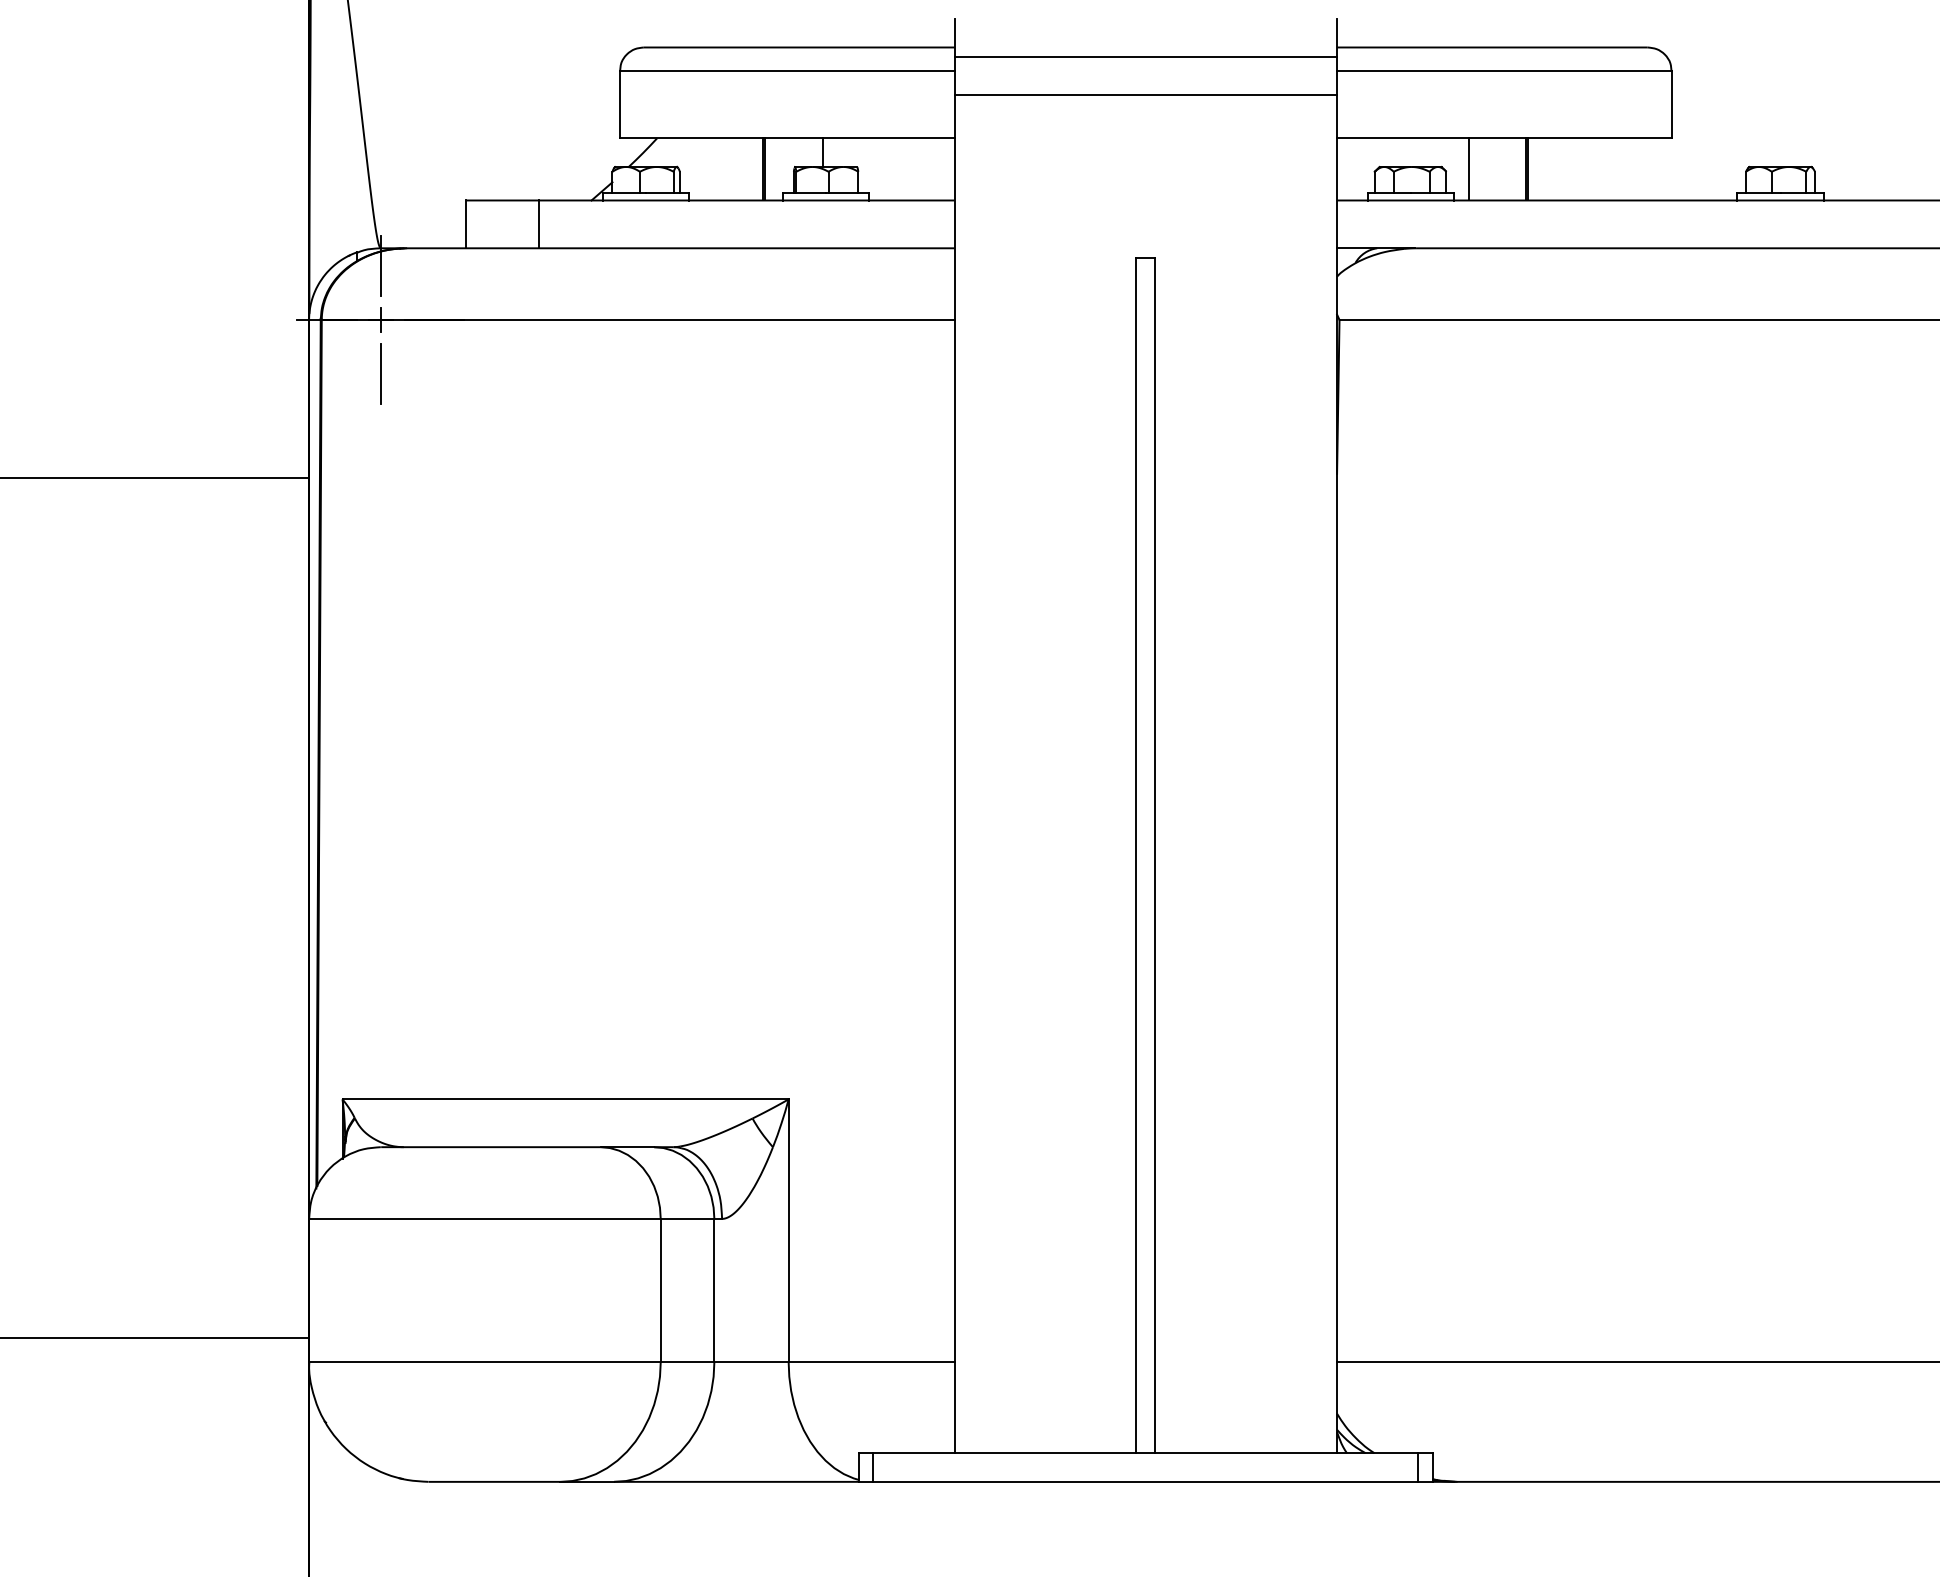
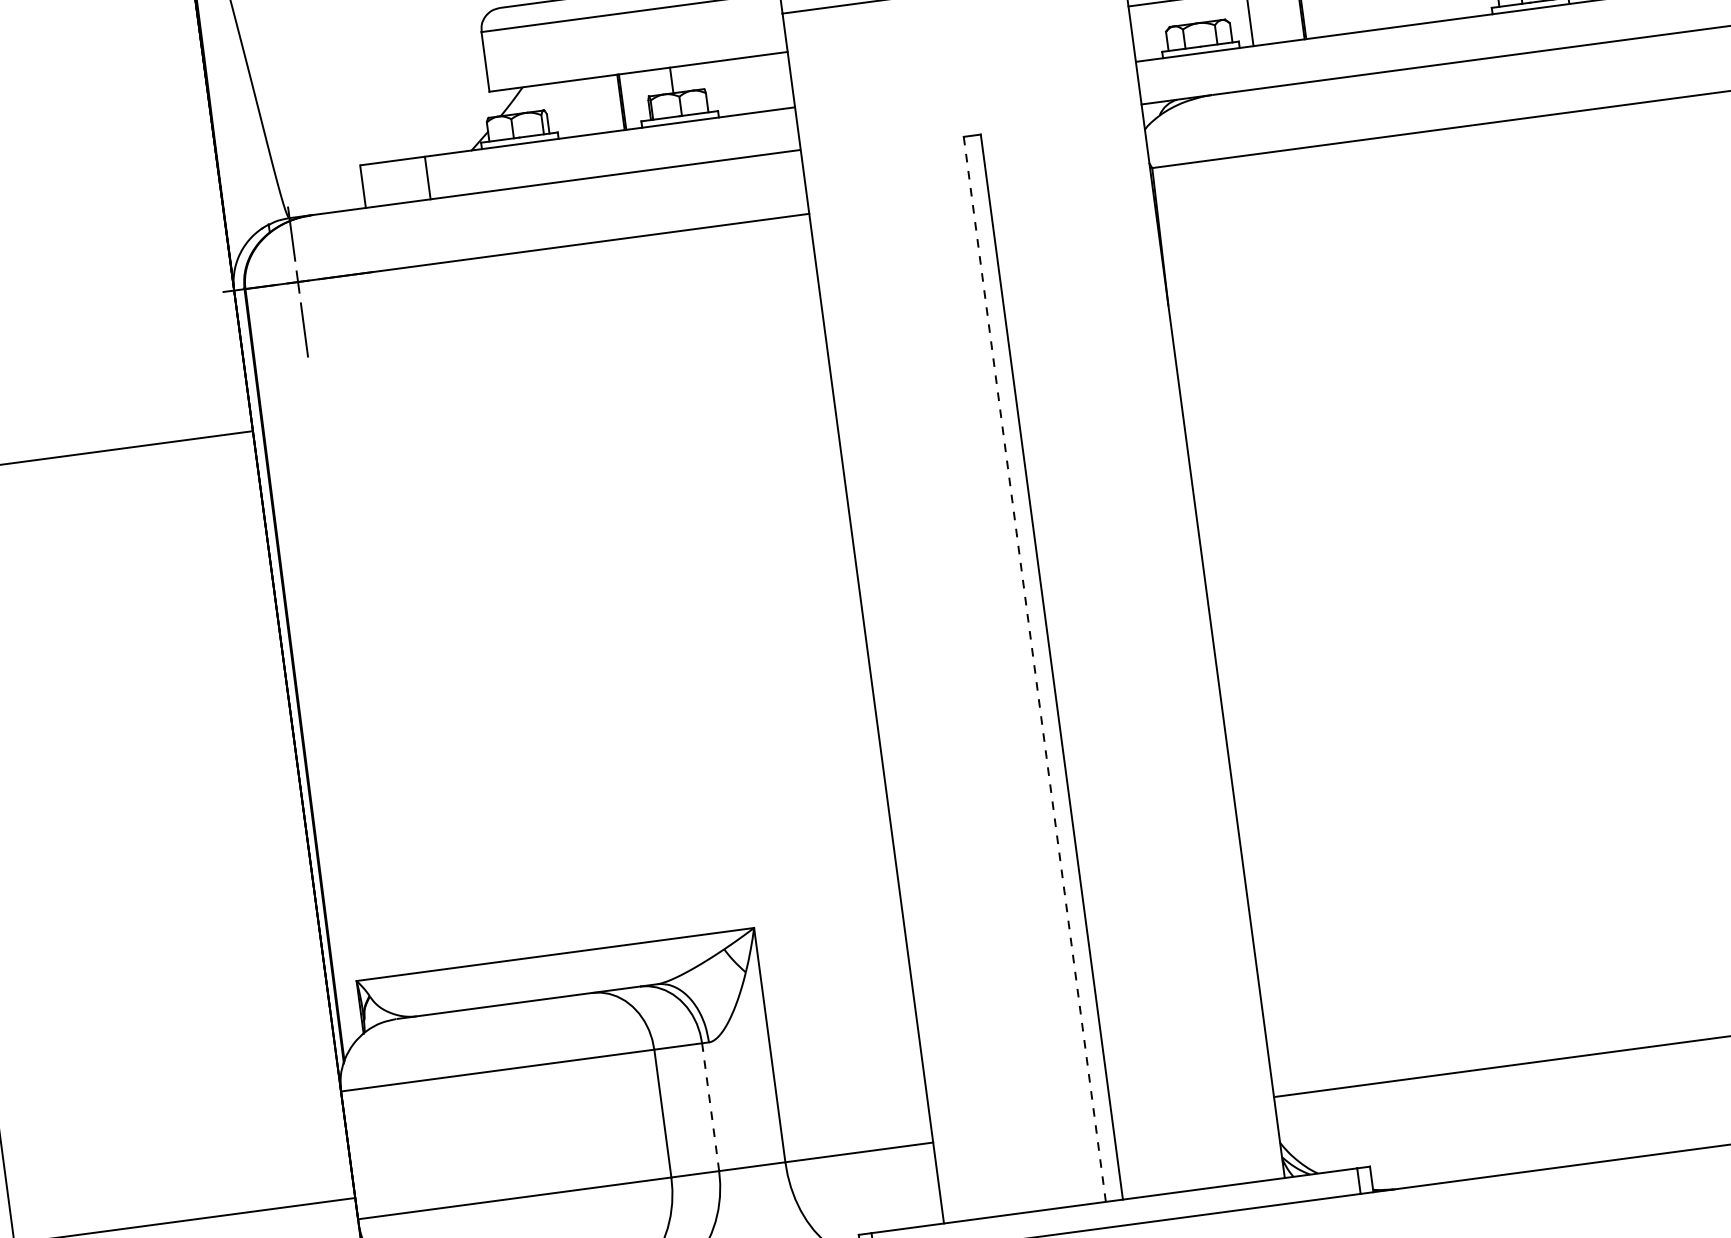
line: (1136, 855) -> (1035, 669), solid -> dashed
line: (714, 1290) -> (710, 1107), solid -> dashed

